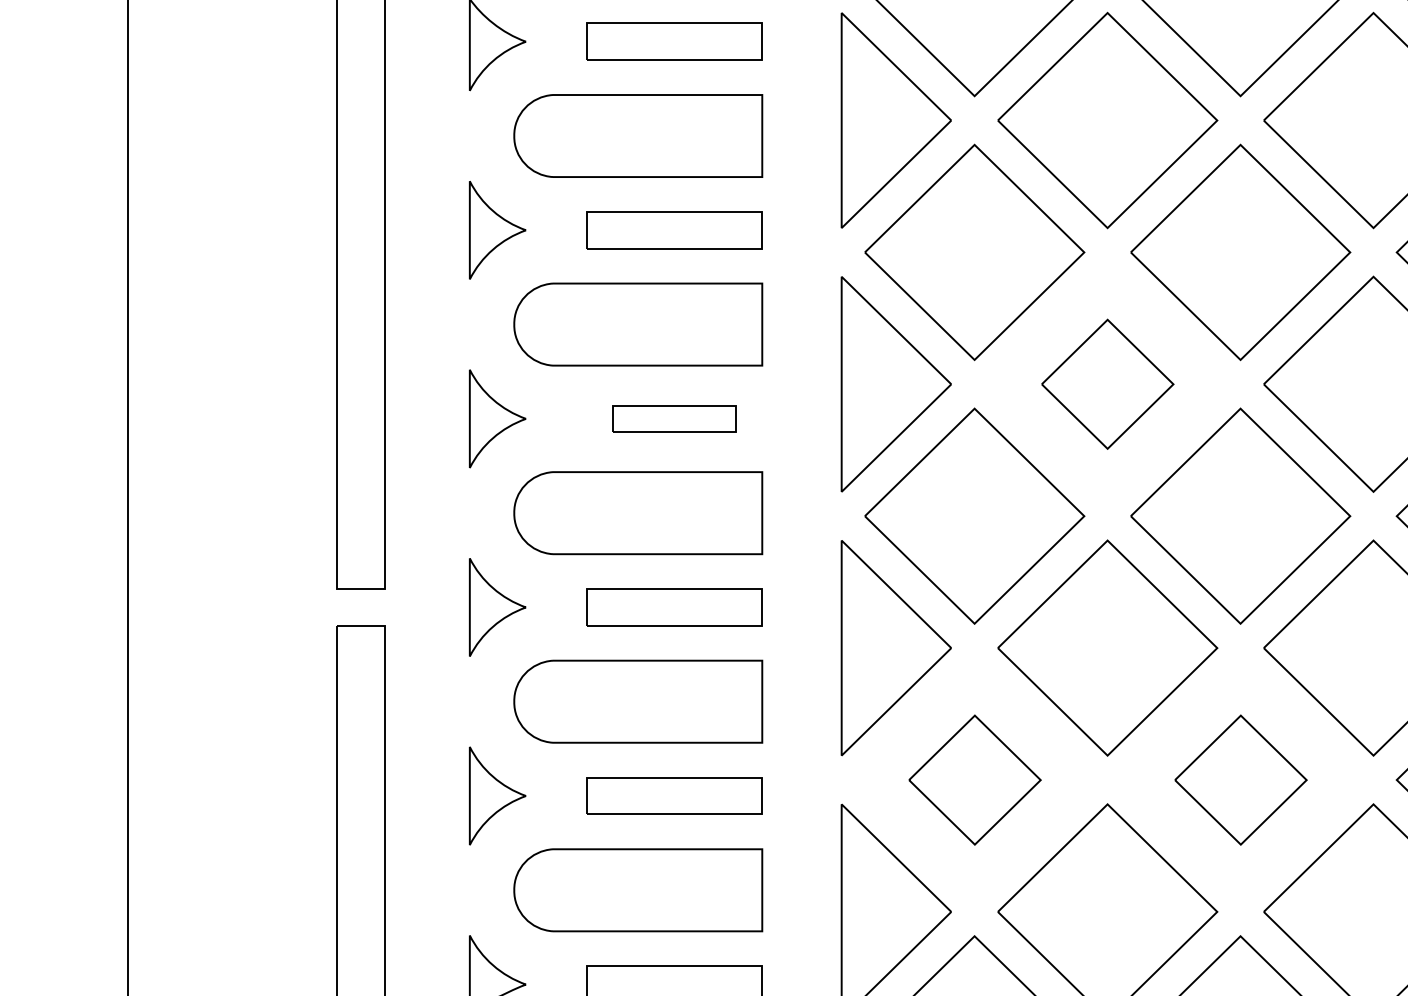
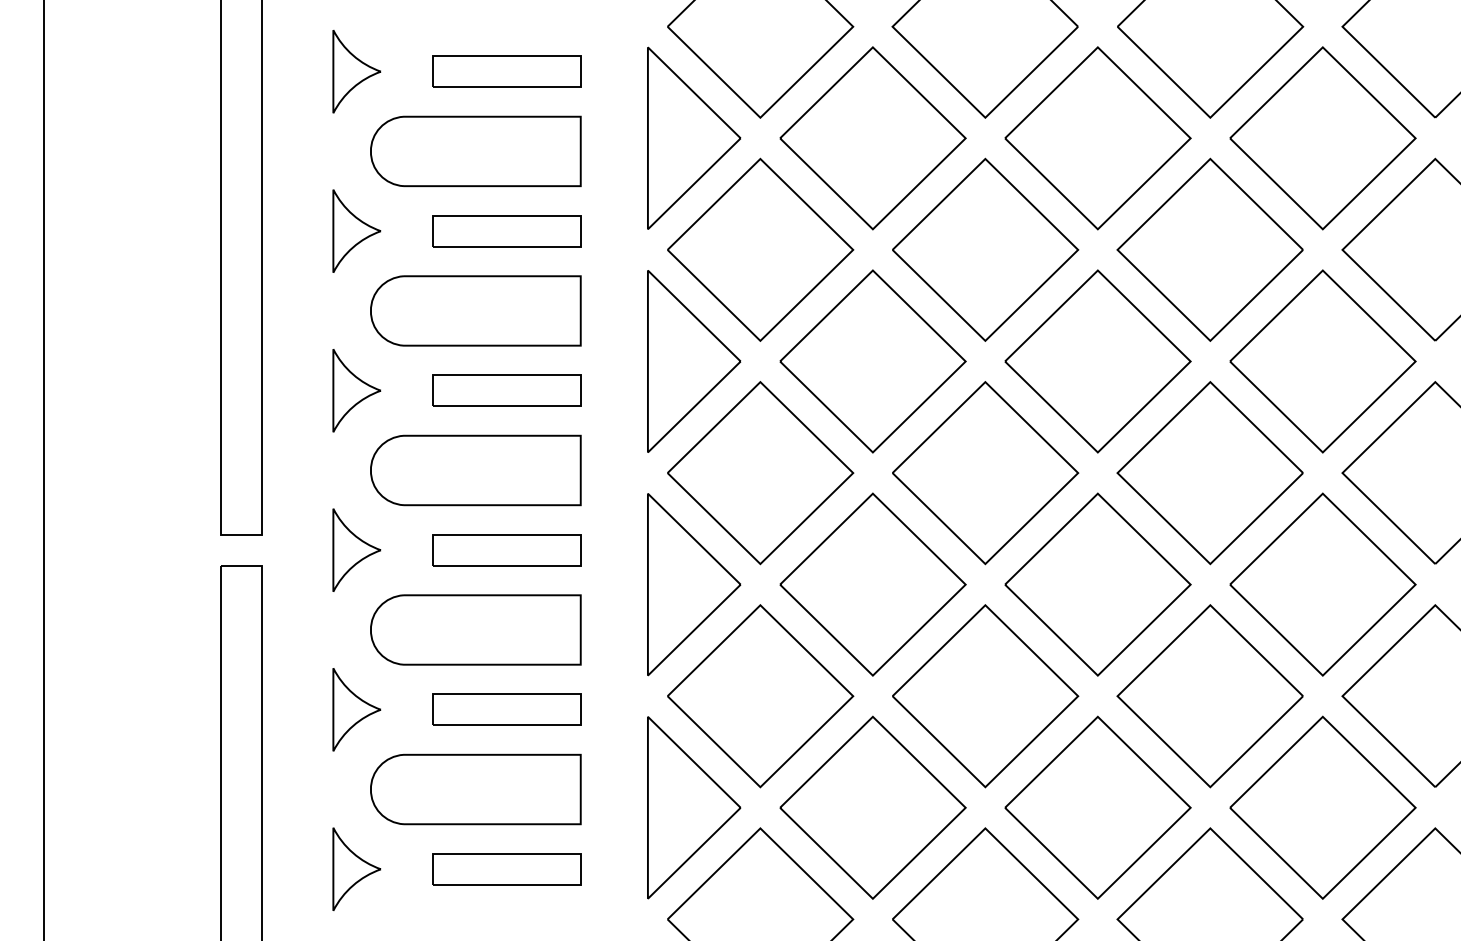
part: (1107, 384) -> (872, 361), size x1.67
part: (674, 418) -> (506, 390), size x1.43
part: (974, 780) -> (760, 696), size x1.67
part: (1240, 780) -> (985, 696), size x1.67

